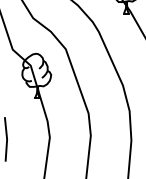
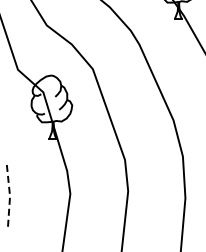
line: (7, 139) -> (10, 196), solid -> dashed

